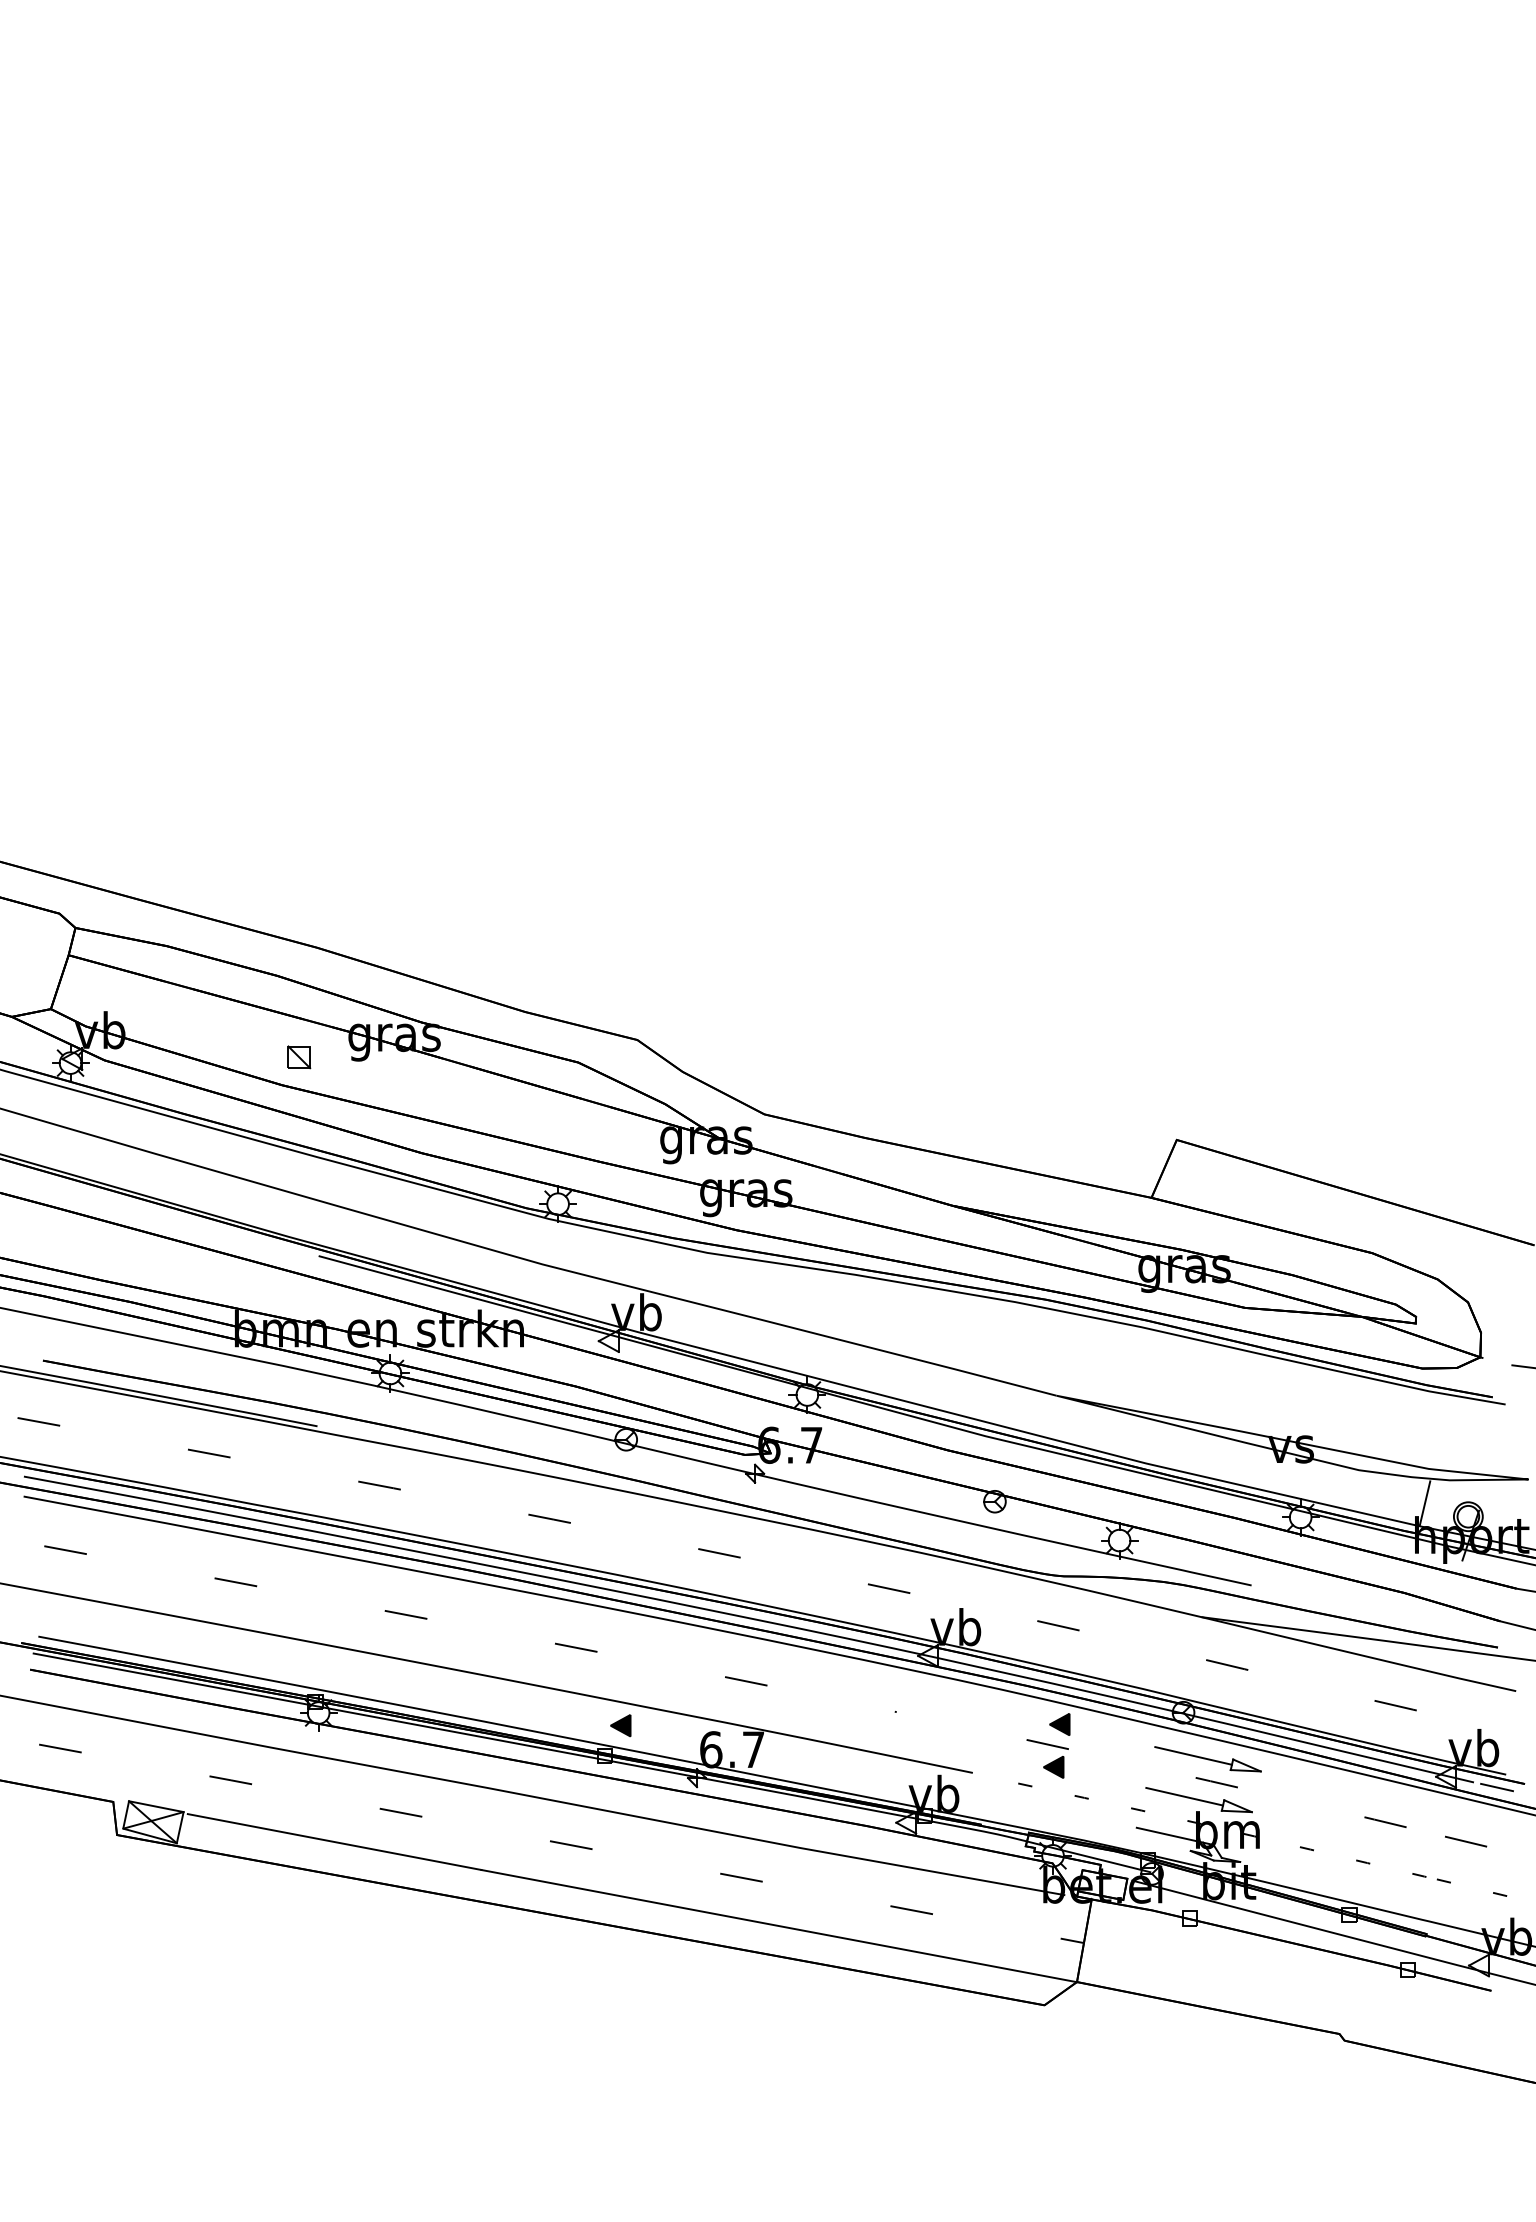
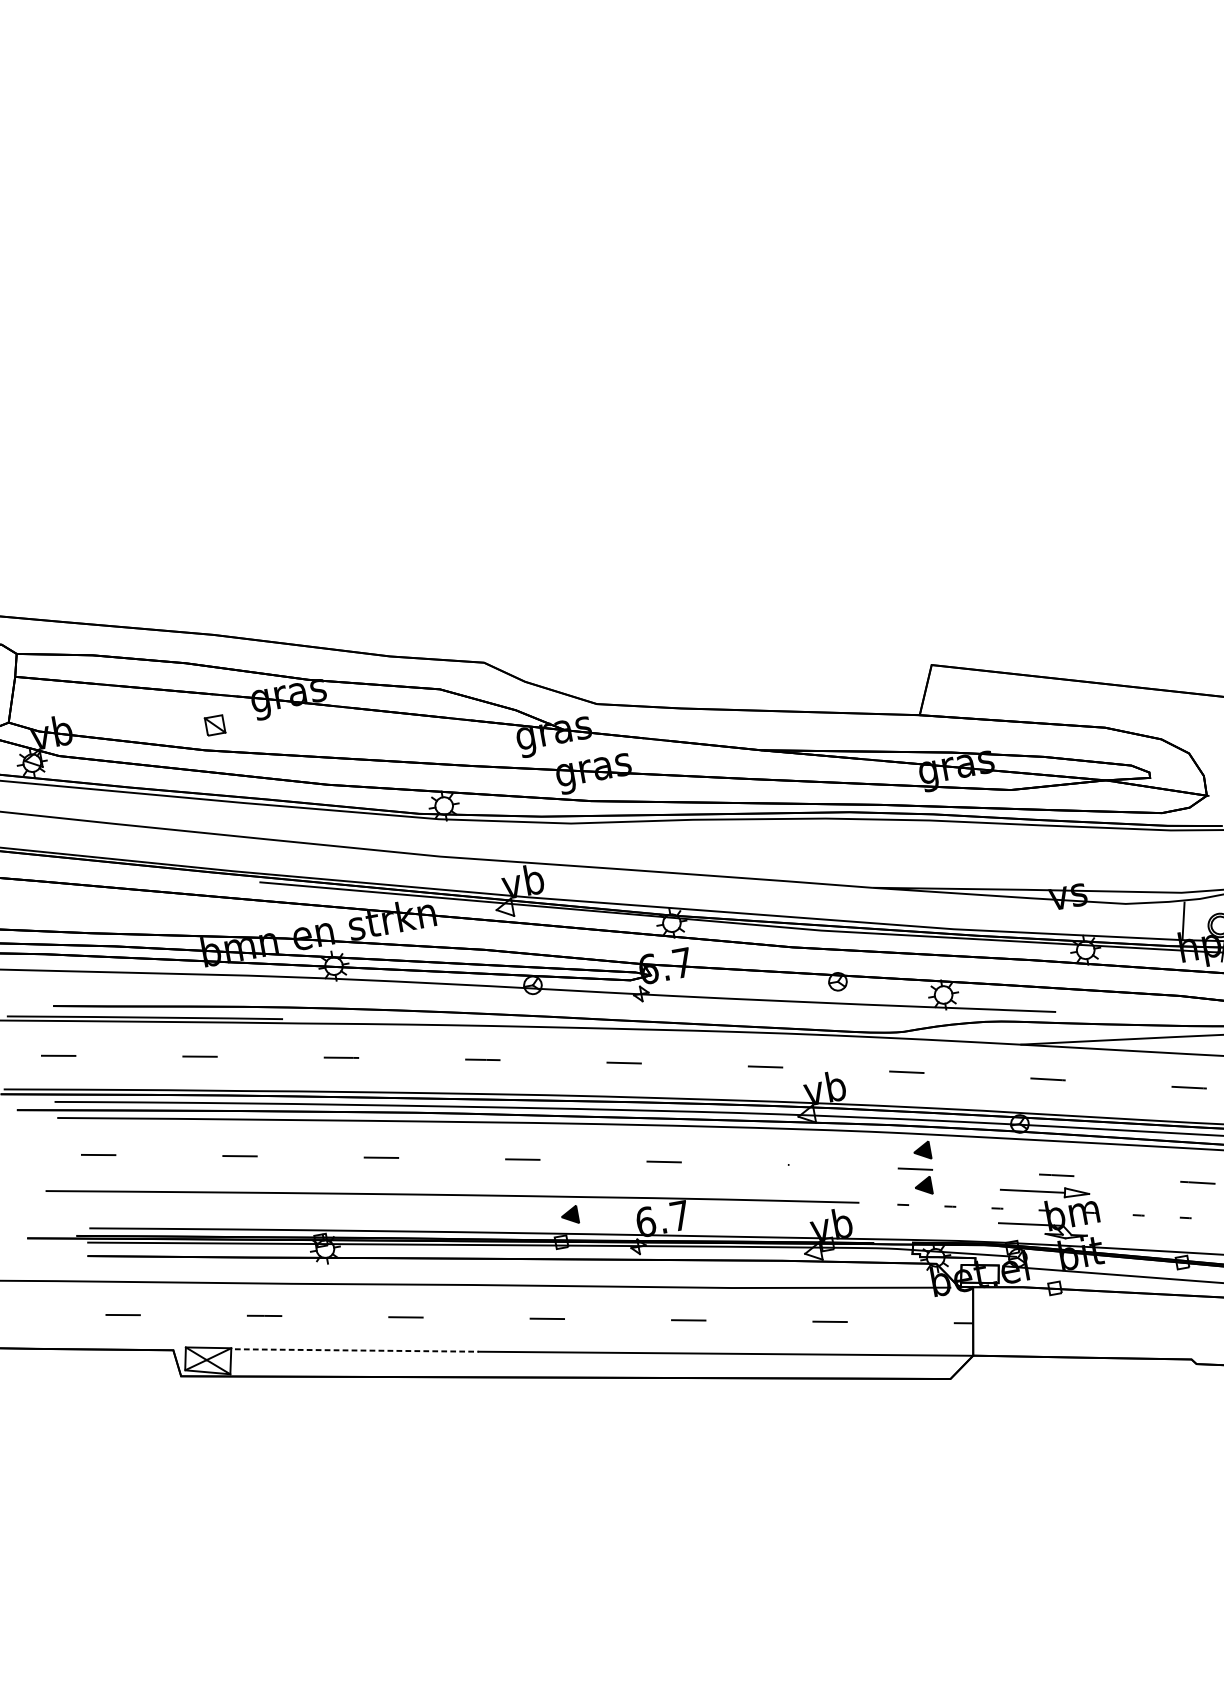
part: (1207, 1759) -> (1045, 1158), removed
line: (335, 1842) -> (357, 1350), solid -> dashed

